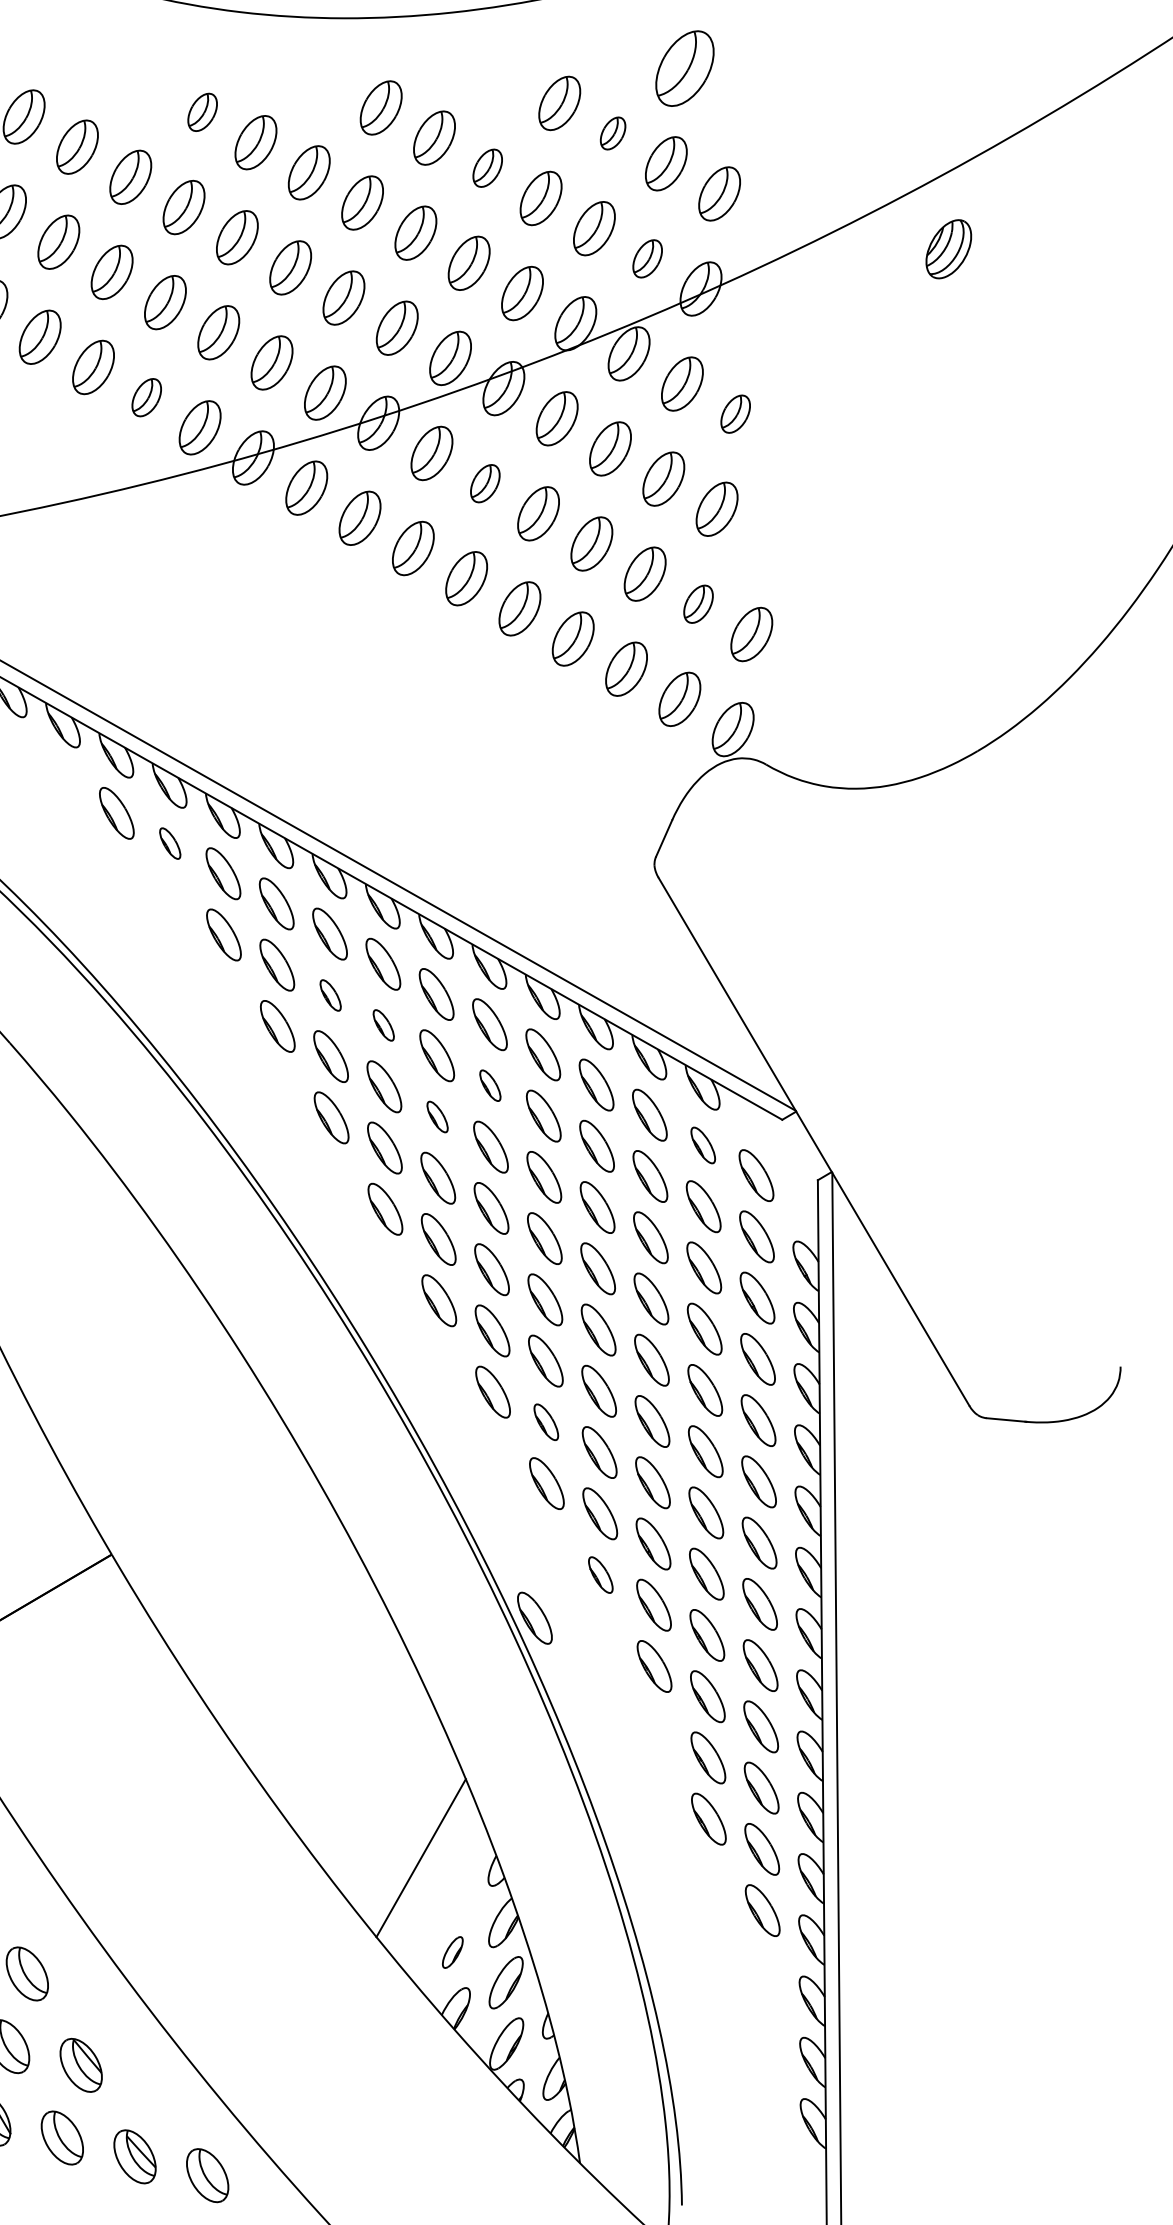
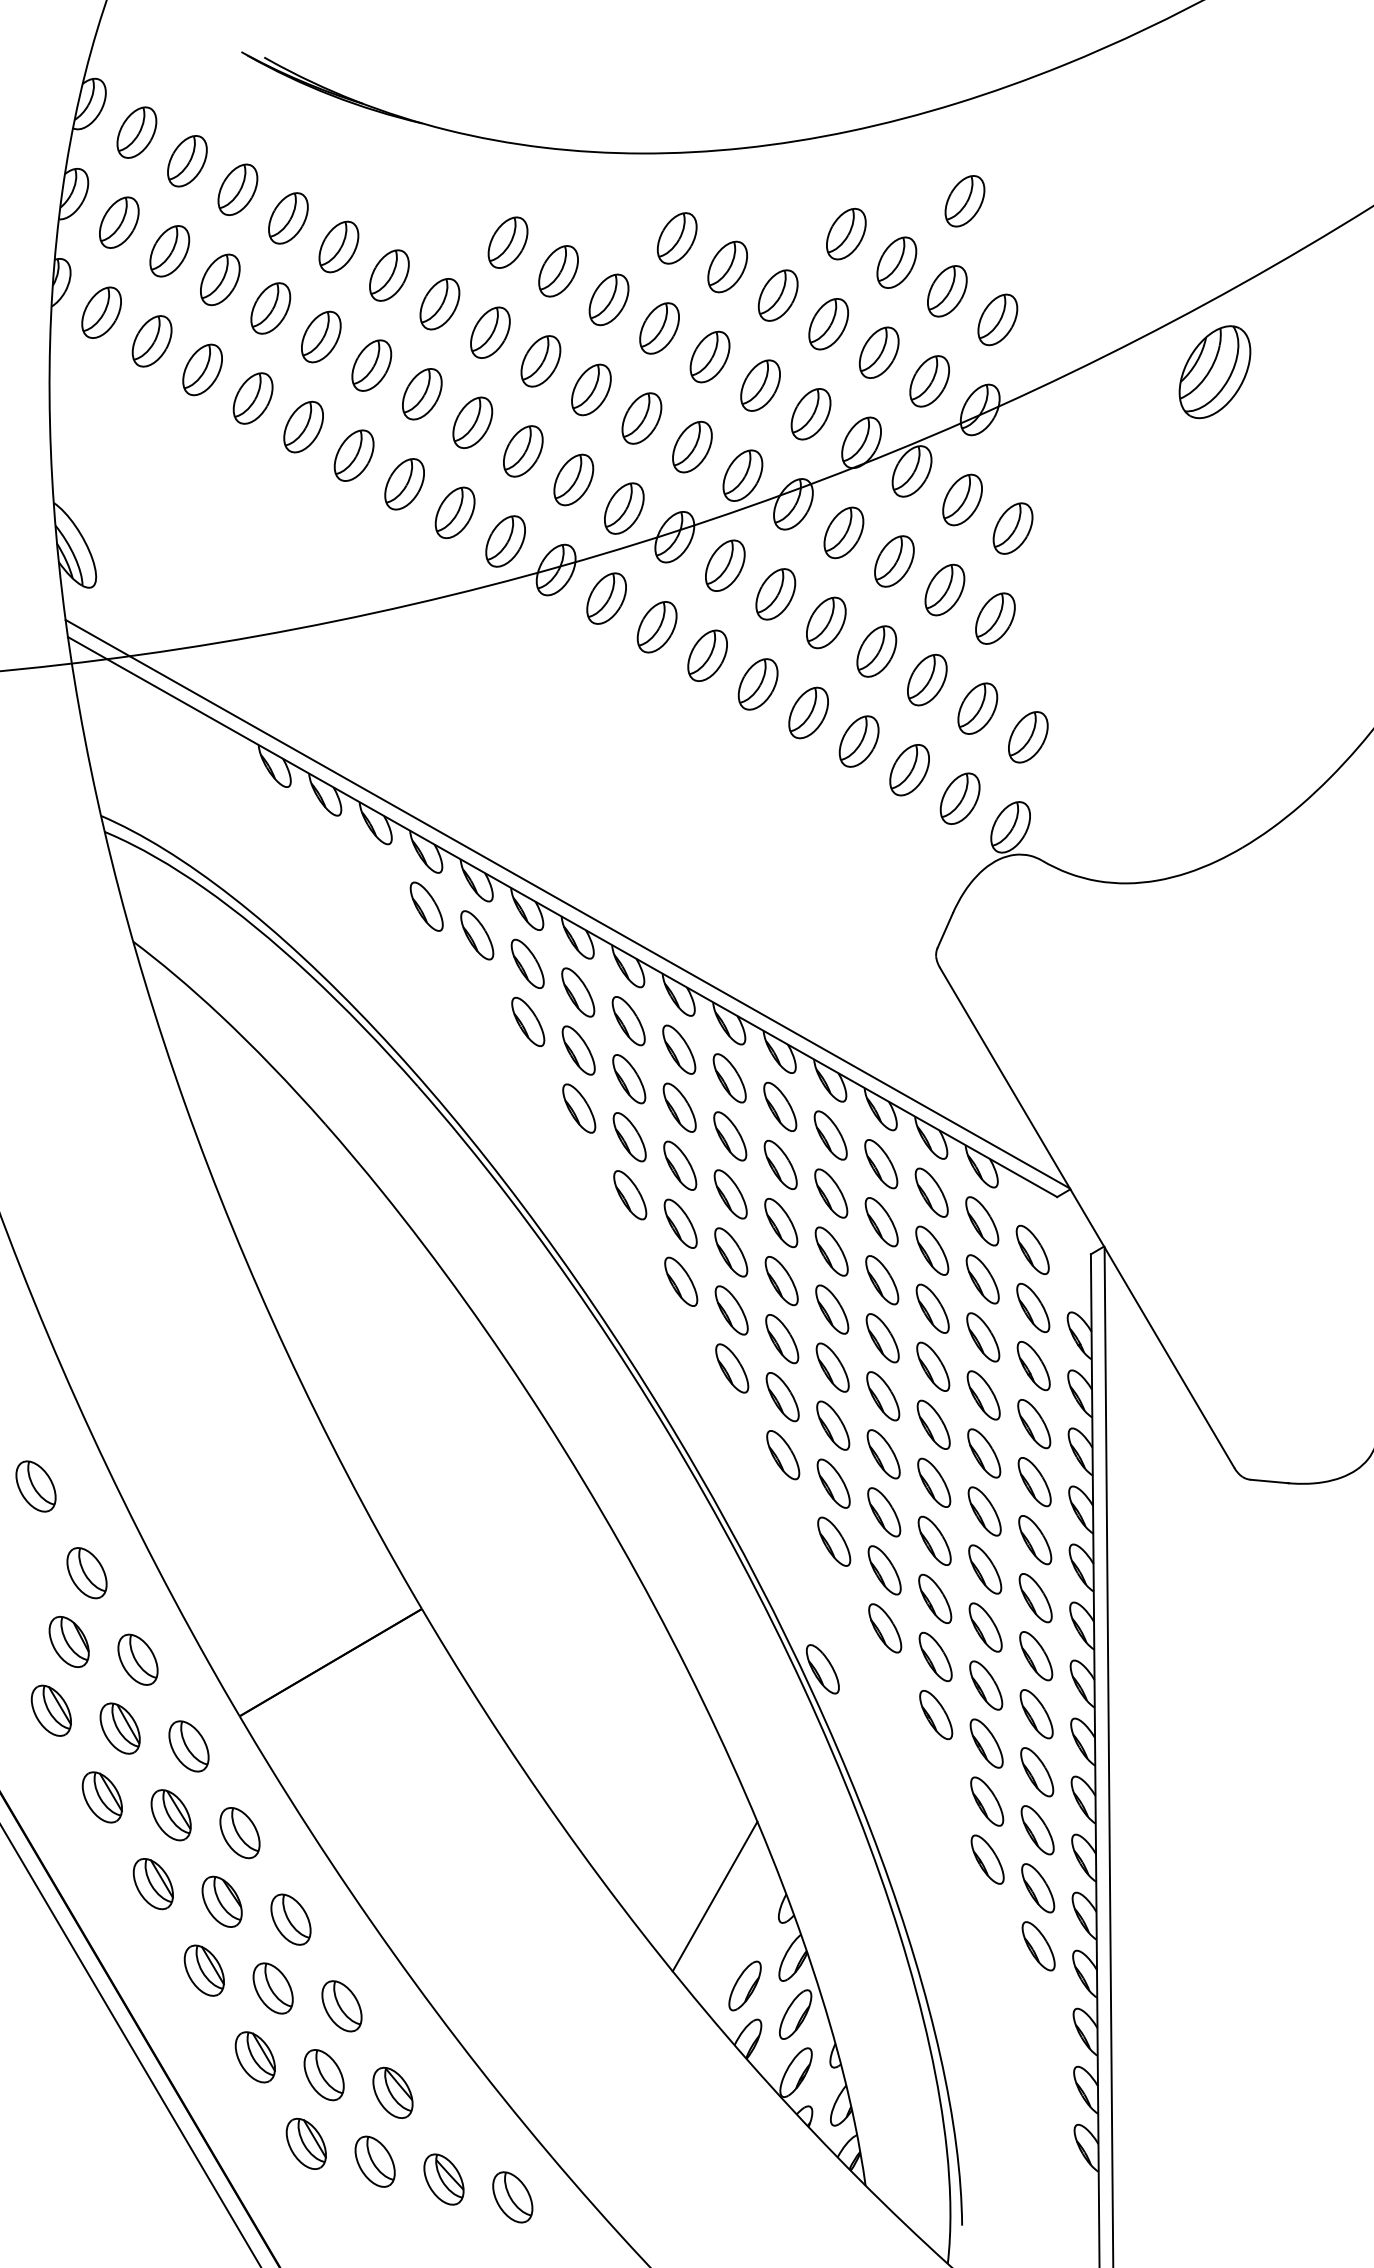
part: (684, 68) -> (964, 201), size x0.71
part: (202, 112) -> (507, 242), size x1.43
part: (612, 133) -> (896, 262), size x1.67
part: (487, 168) -> (777, 295), size x1.43
part: (948, 249) -> (1214, 372), size x1.67
part: (647, 258) -> (929, 381), size x1.43
part: (146, 397) -> (454, 512), size x1.43
part: (735, 414) -> (1012, 528), size x1.43
part: (484, 483) -> (775, 594), size x1.43
part: (698, 604) -> (977, 708), size x1.43
part: (170, 843) -> (477, 935), size x1.67
part: (330, 995) -> (629, 1079), size x1.67
part: (383, 1025) -> (679, 1107), size x1.67
part: (490, 1085) -> (780, 1164), size x1.67
part: (437, 1117) -> (730, 1194), size x1.67
part: (703, 1145) -> (982, 1221), size x1.43
part: (546, 1422) -> (833, 1483), size x1.43
part: (601, 1575) -> (885, 1628), size x1.43
part: (452, 1951) -> (744, 1985), size x1.67

